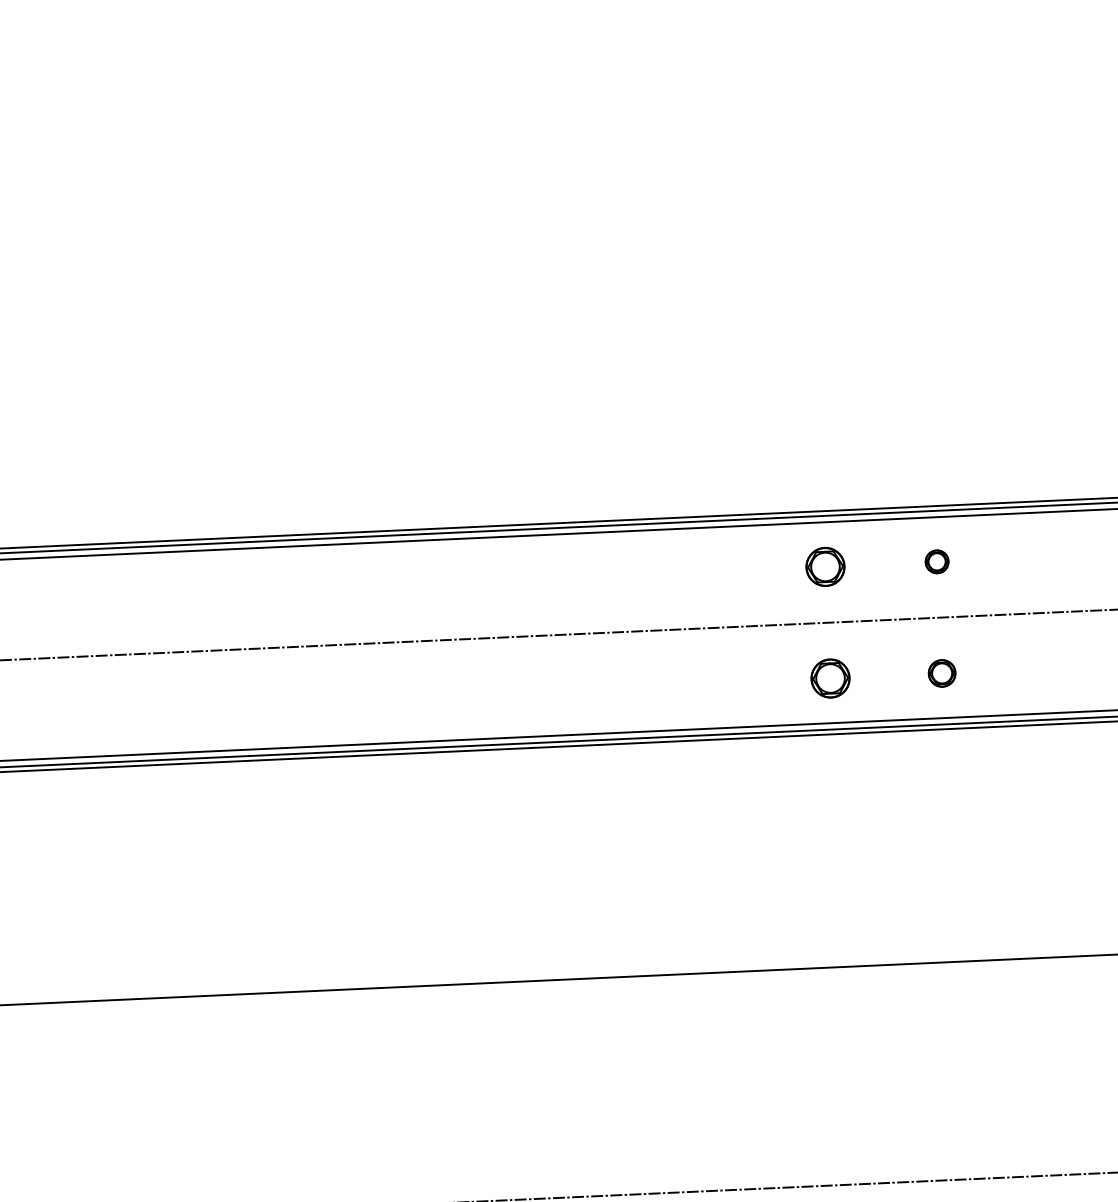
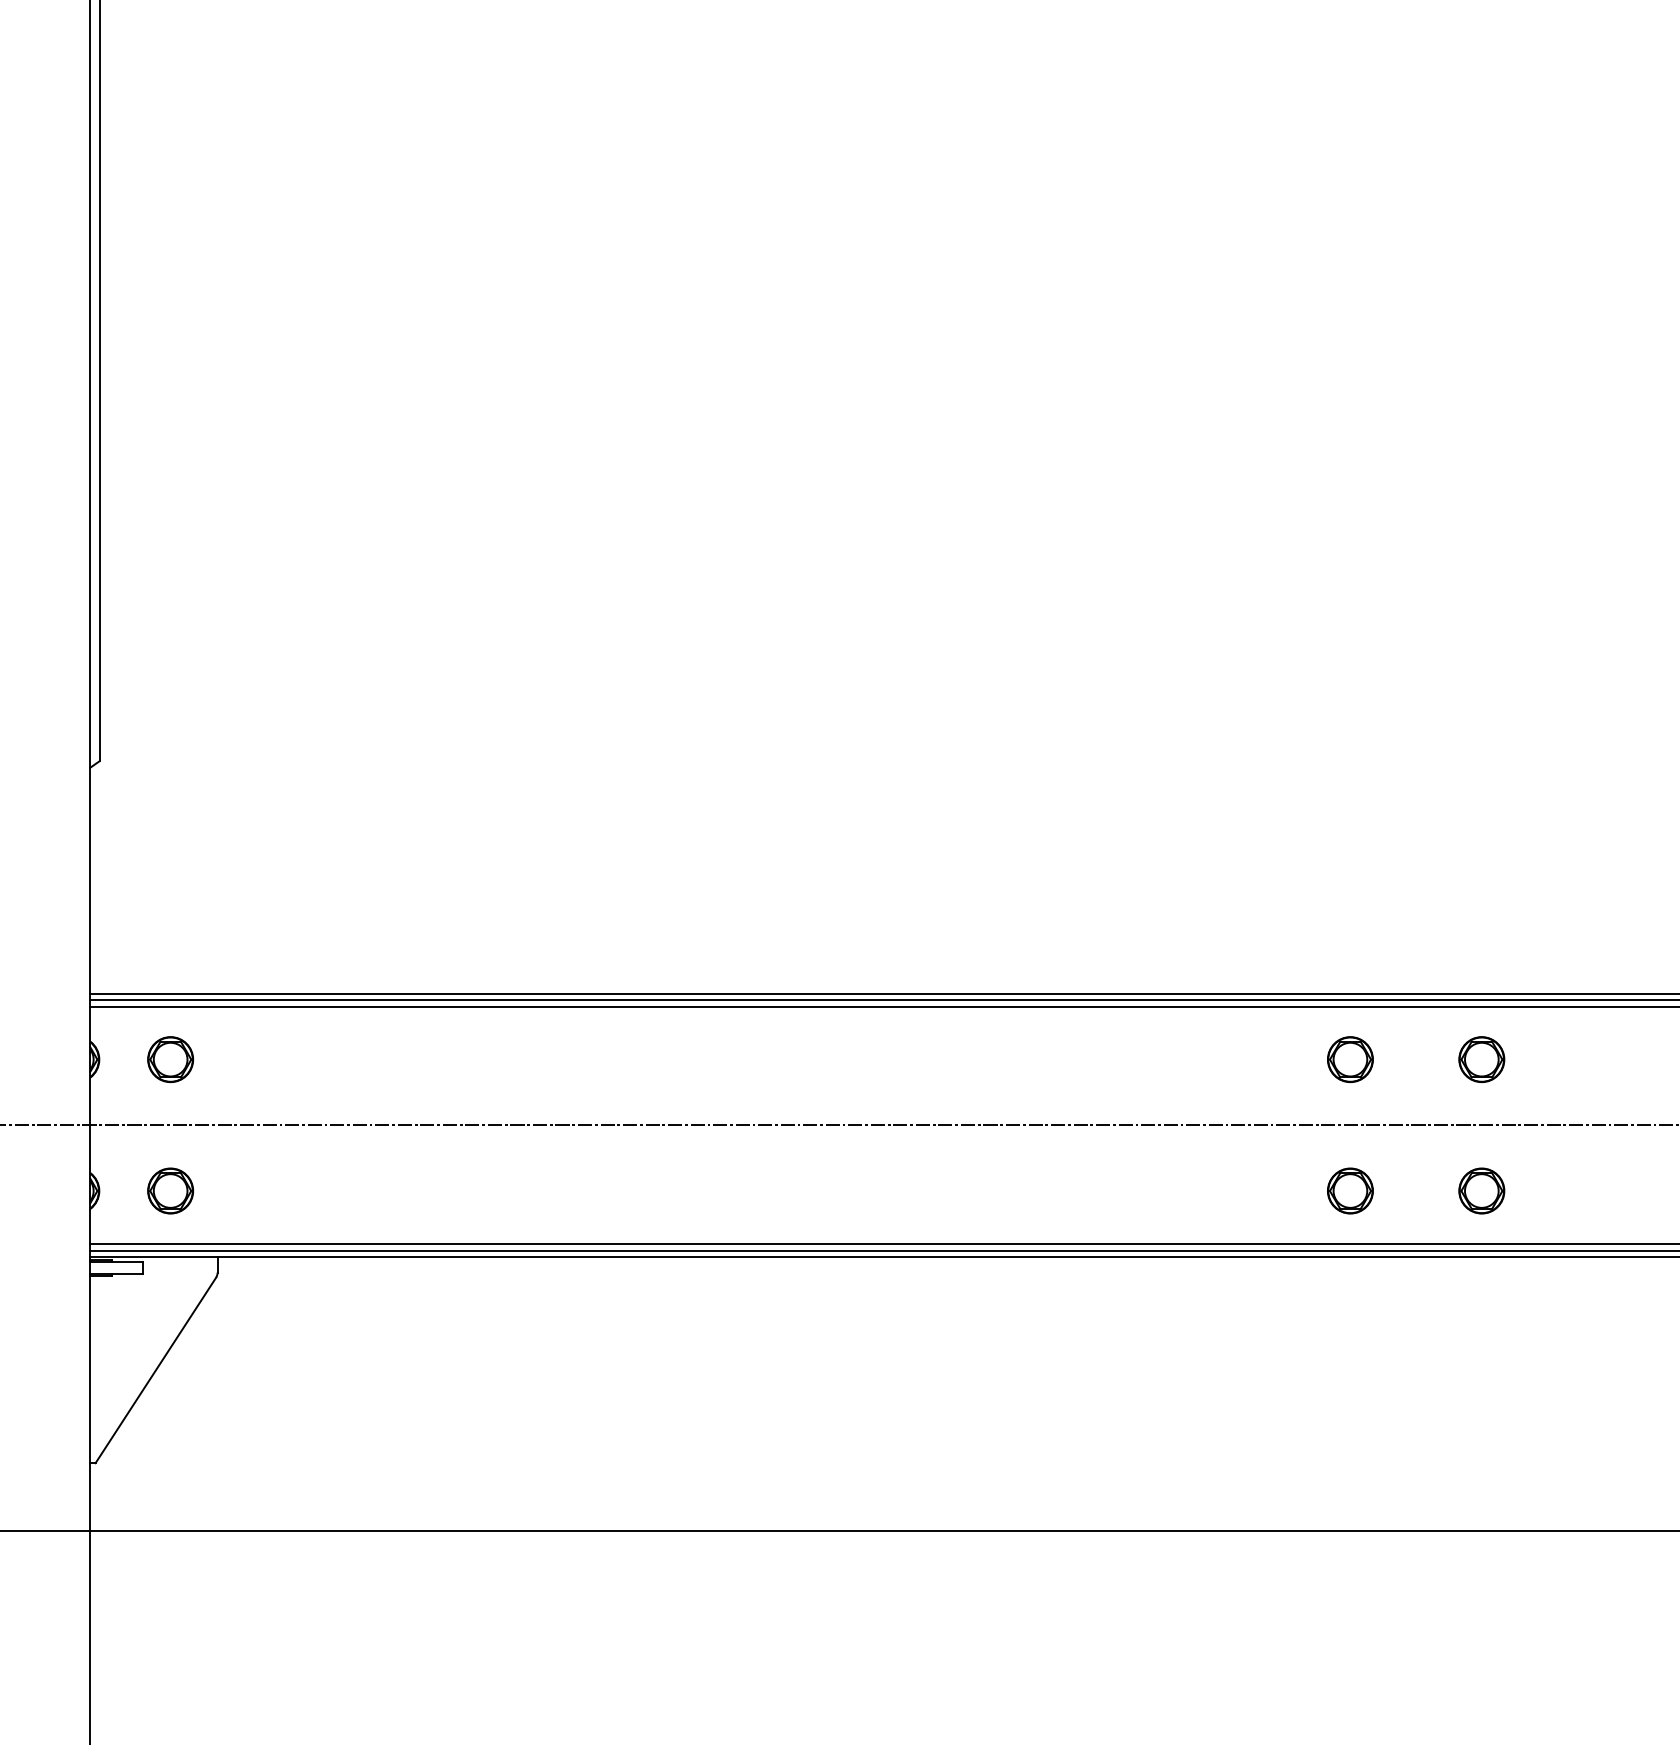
part: (936, 561) -> (1481, 1059), size x1.67
part: (941, 673) -> (1481, 1190), size x1.43

